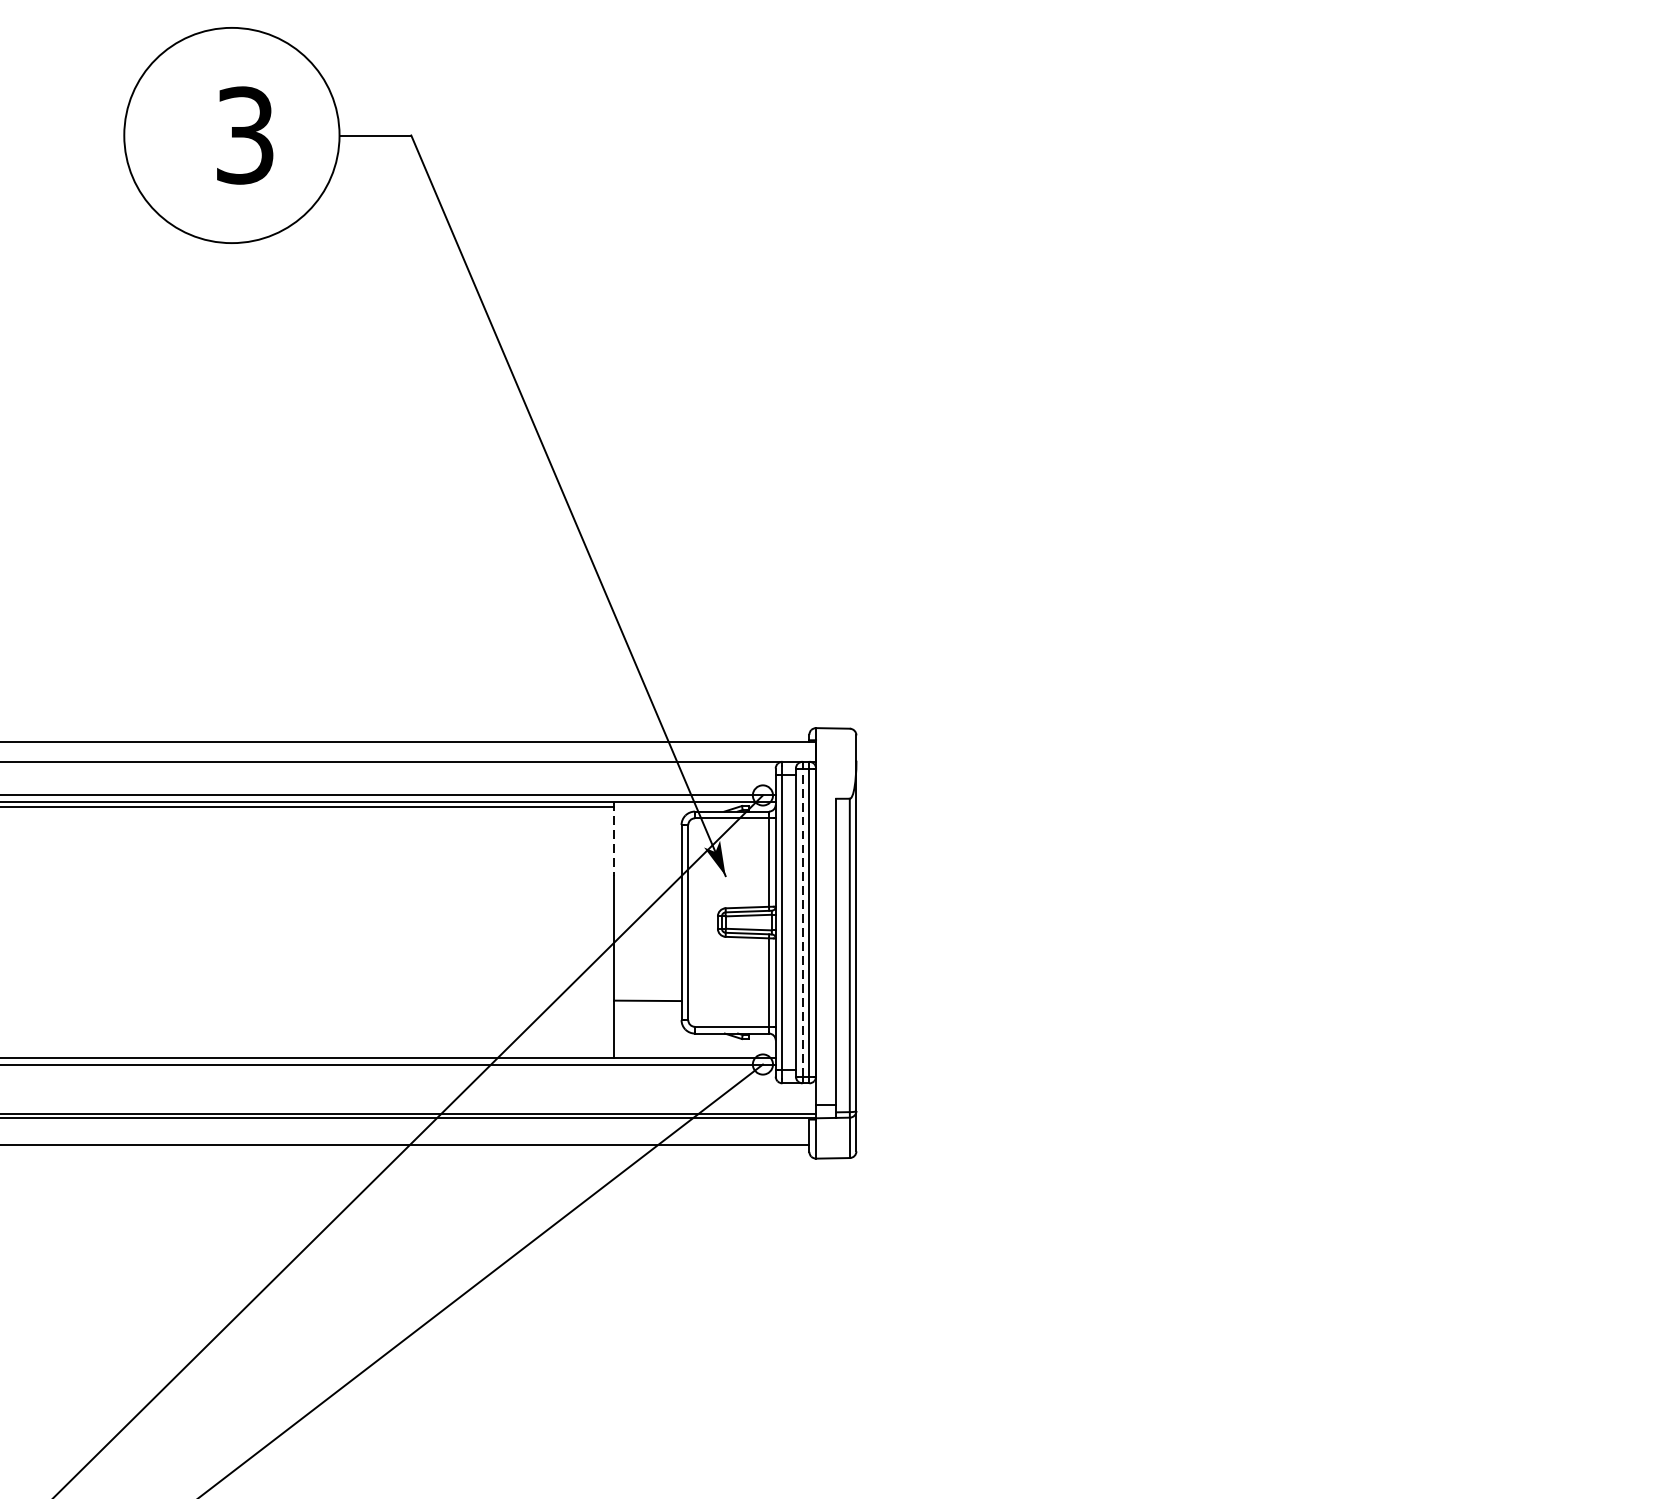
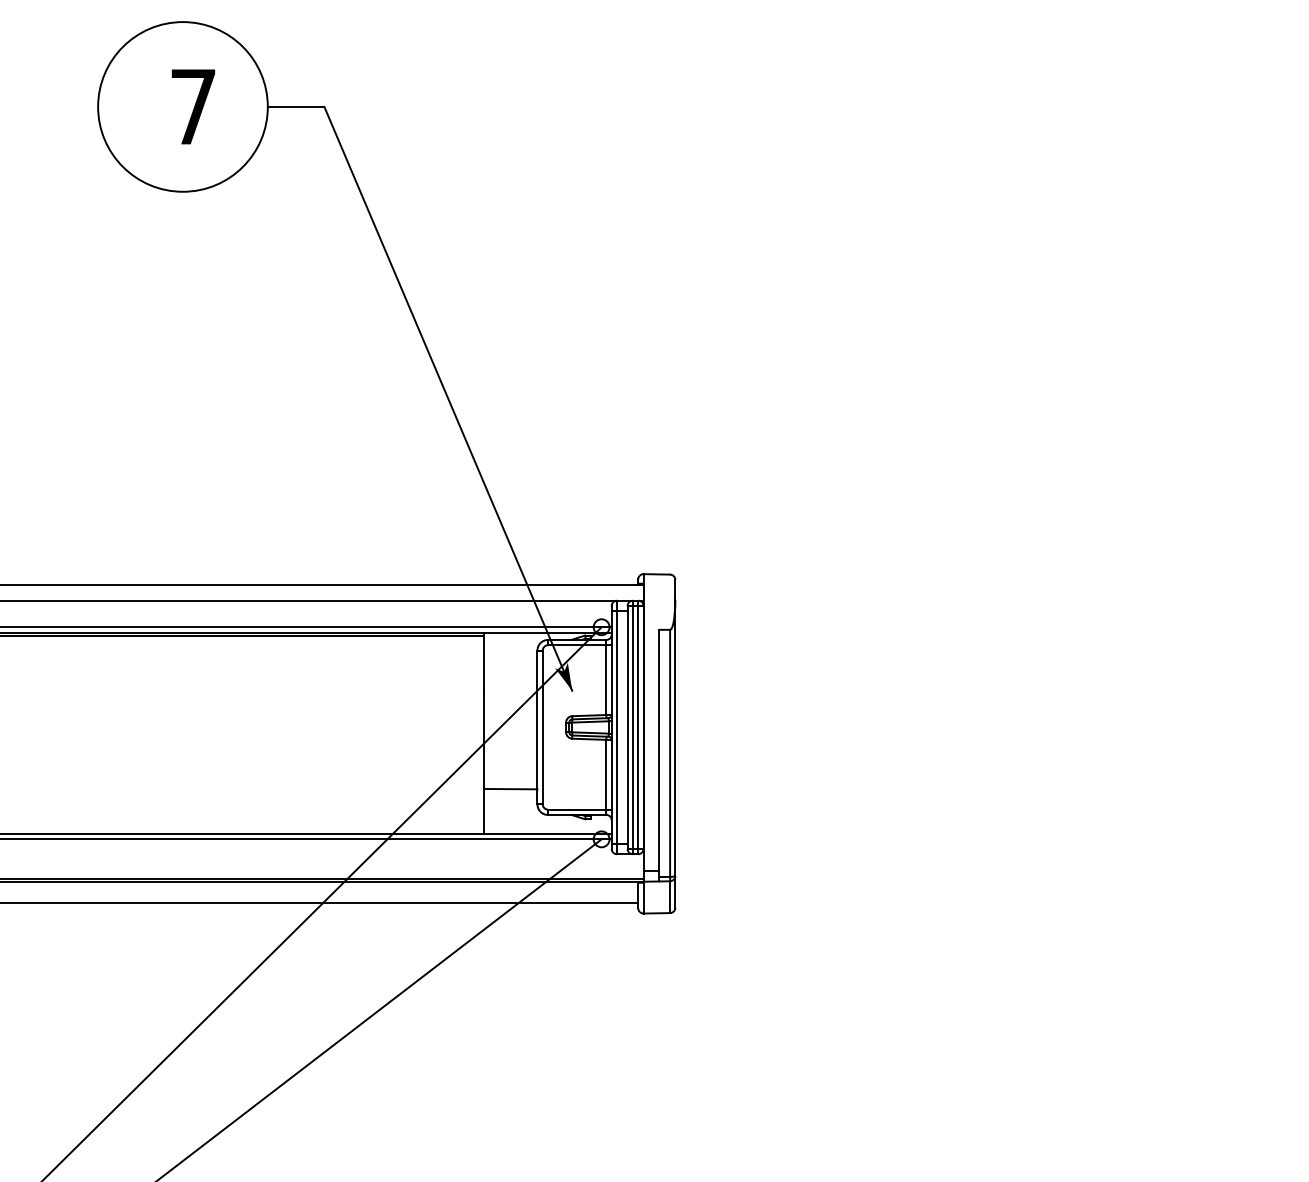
text: (245, 134) -> (193, 106), 3 -> 7
line: (614, 840) -> (484, 662), dashed -> solid
line: (802, 921) -> (632, 726), dashed -> solid

